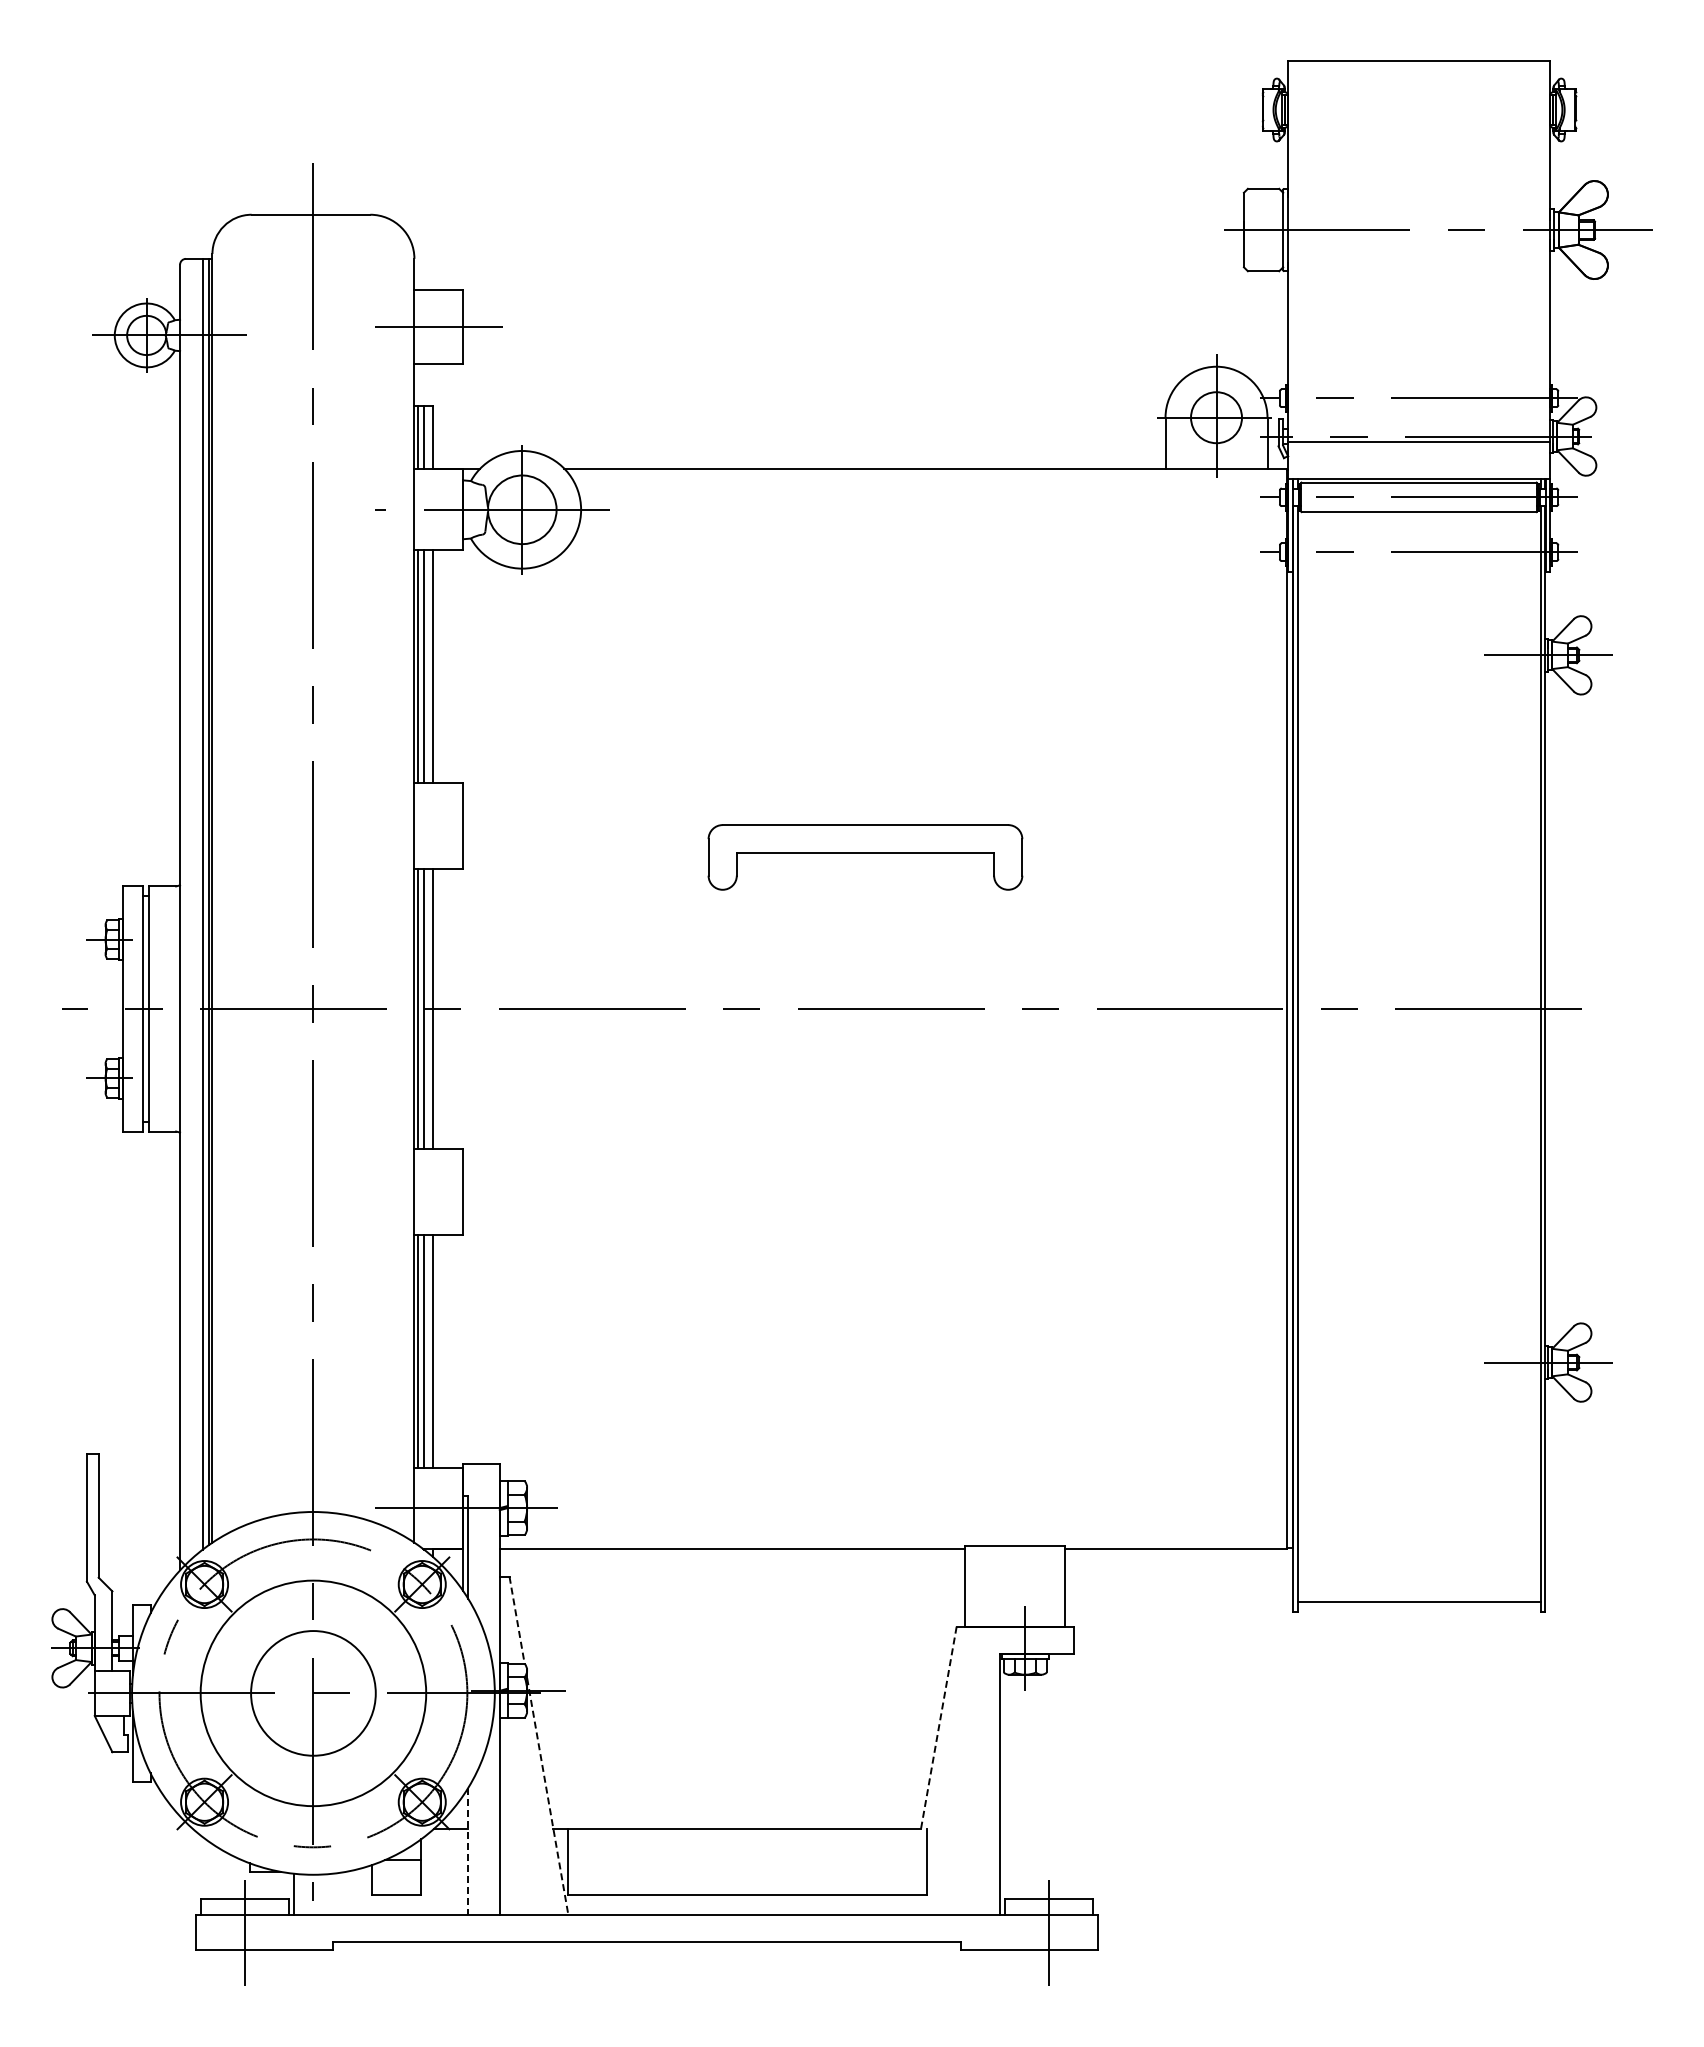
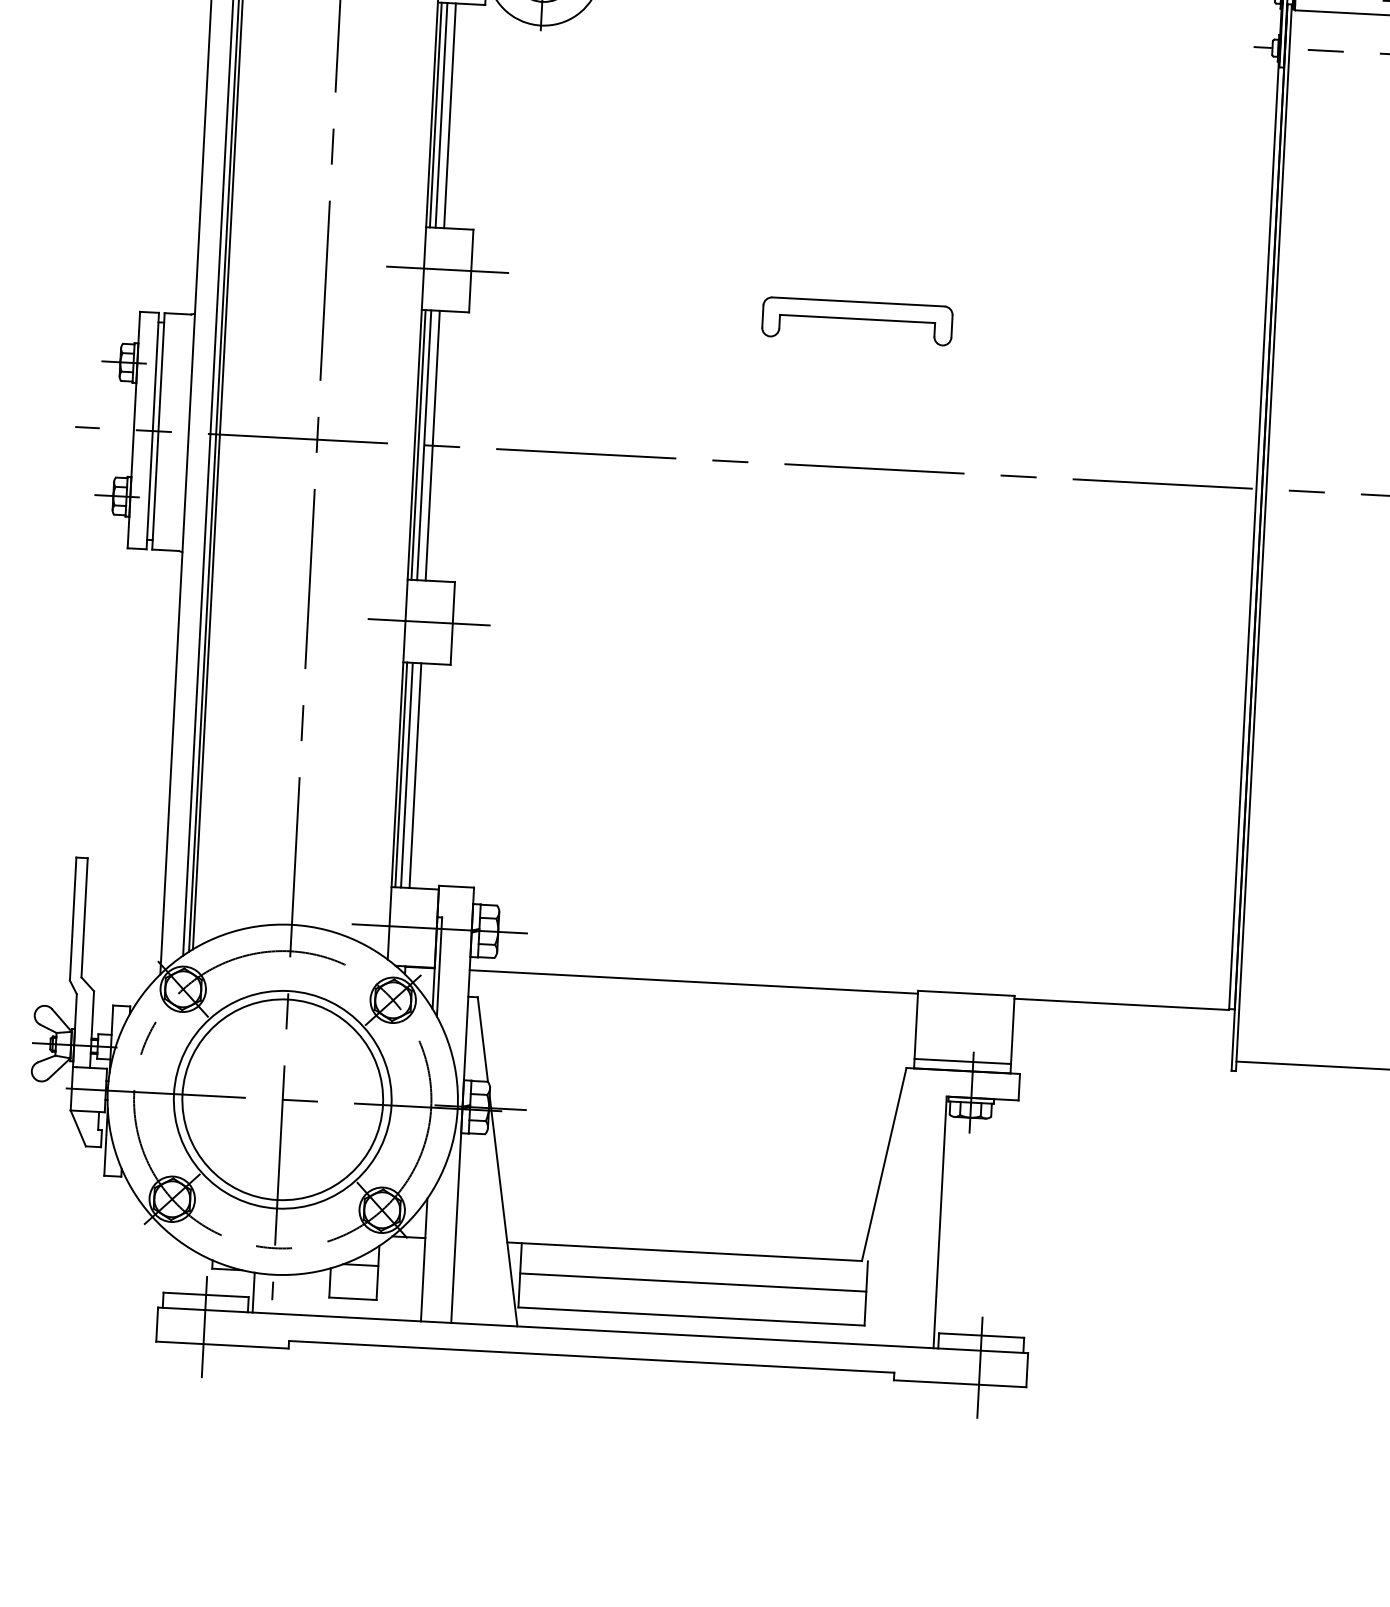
line: (438, 826) -> (447, 270), added
part: (865, 857) -> (857, 321), size x0.62
line: (438, 1191) -> (428, 622), added
line: (1014, 1616) -> (962, 1061), added
line: (517, 1620) -> (483, 1039), dashed -> solid
circle: (313, 1693) -> (282, 1099), size x1.67
line: (938, 1727) -> (883, 1164), dashed -> solid
line: (547, 1797) -> (503, 1212), dashed -> solid
line: (468, 1851) -> (424, 1260), dashed -> solid
line: (747, 1860) -> (692, 1282), added

